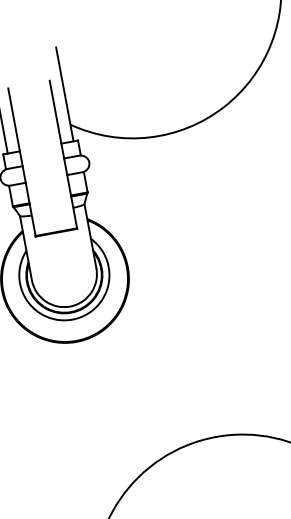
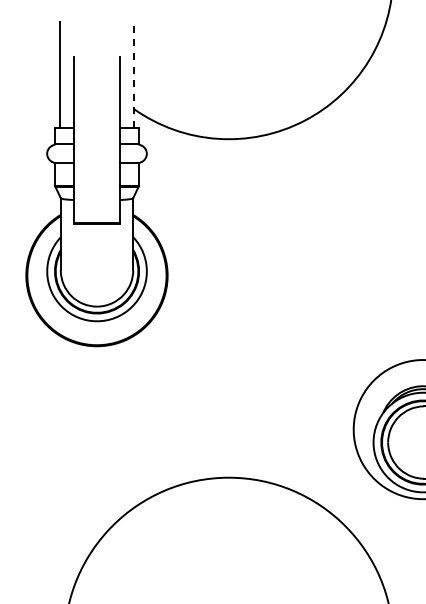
line: (64, 94) -> (133, 75), solid -> dashed

